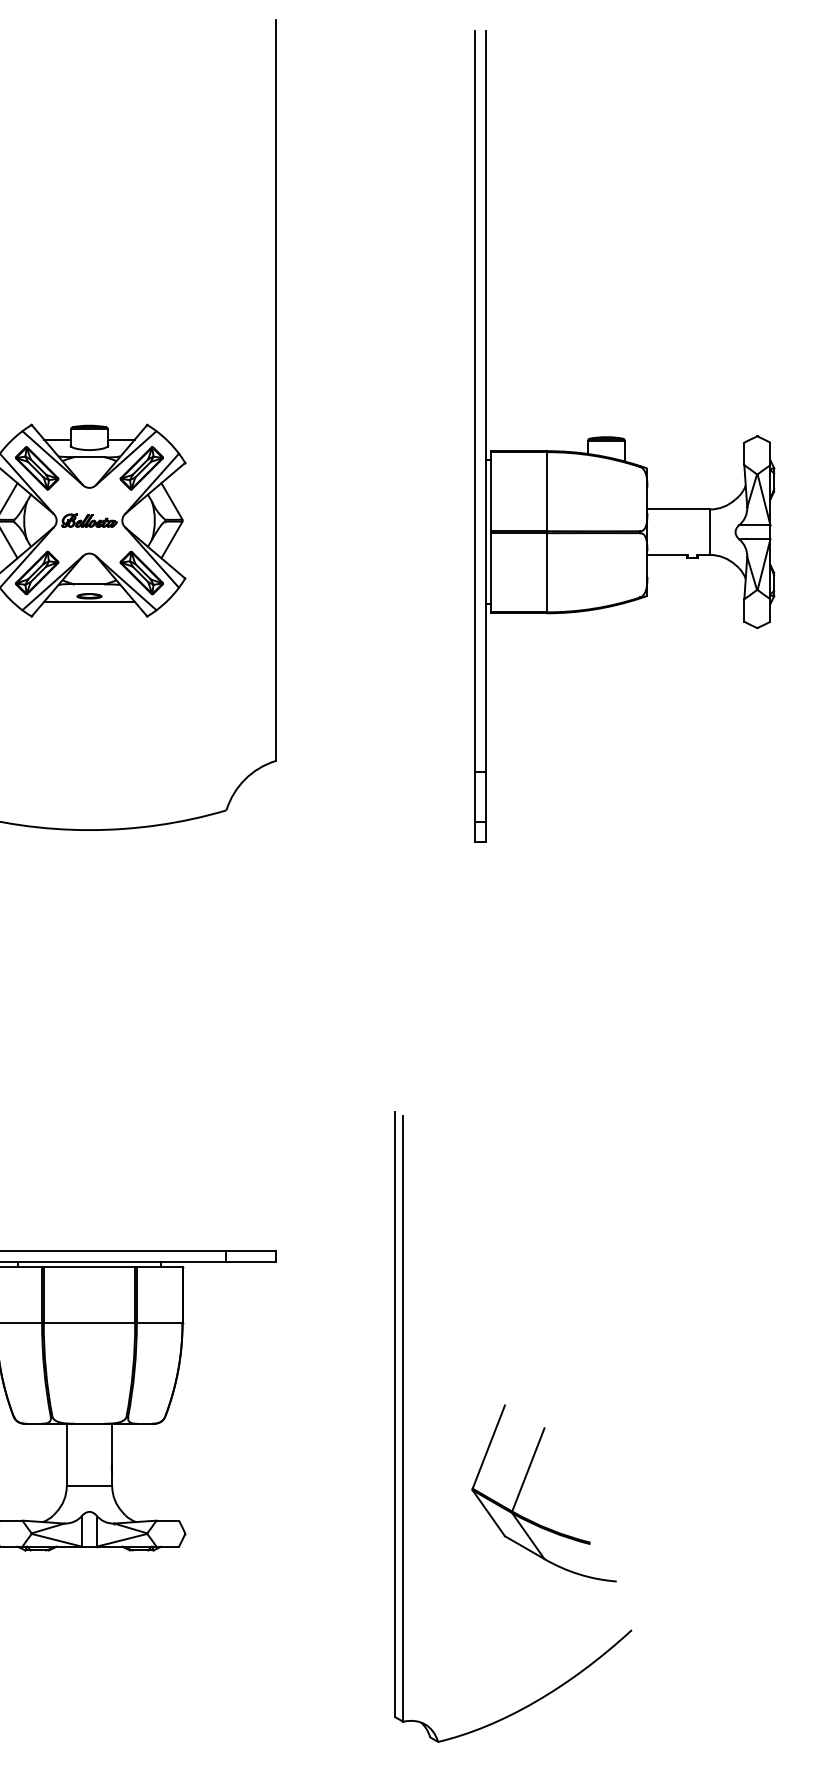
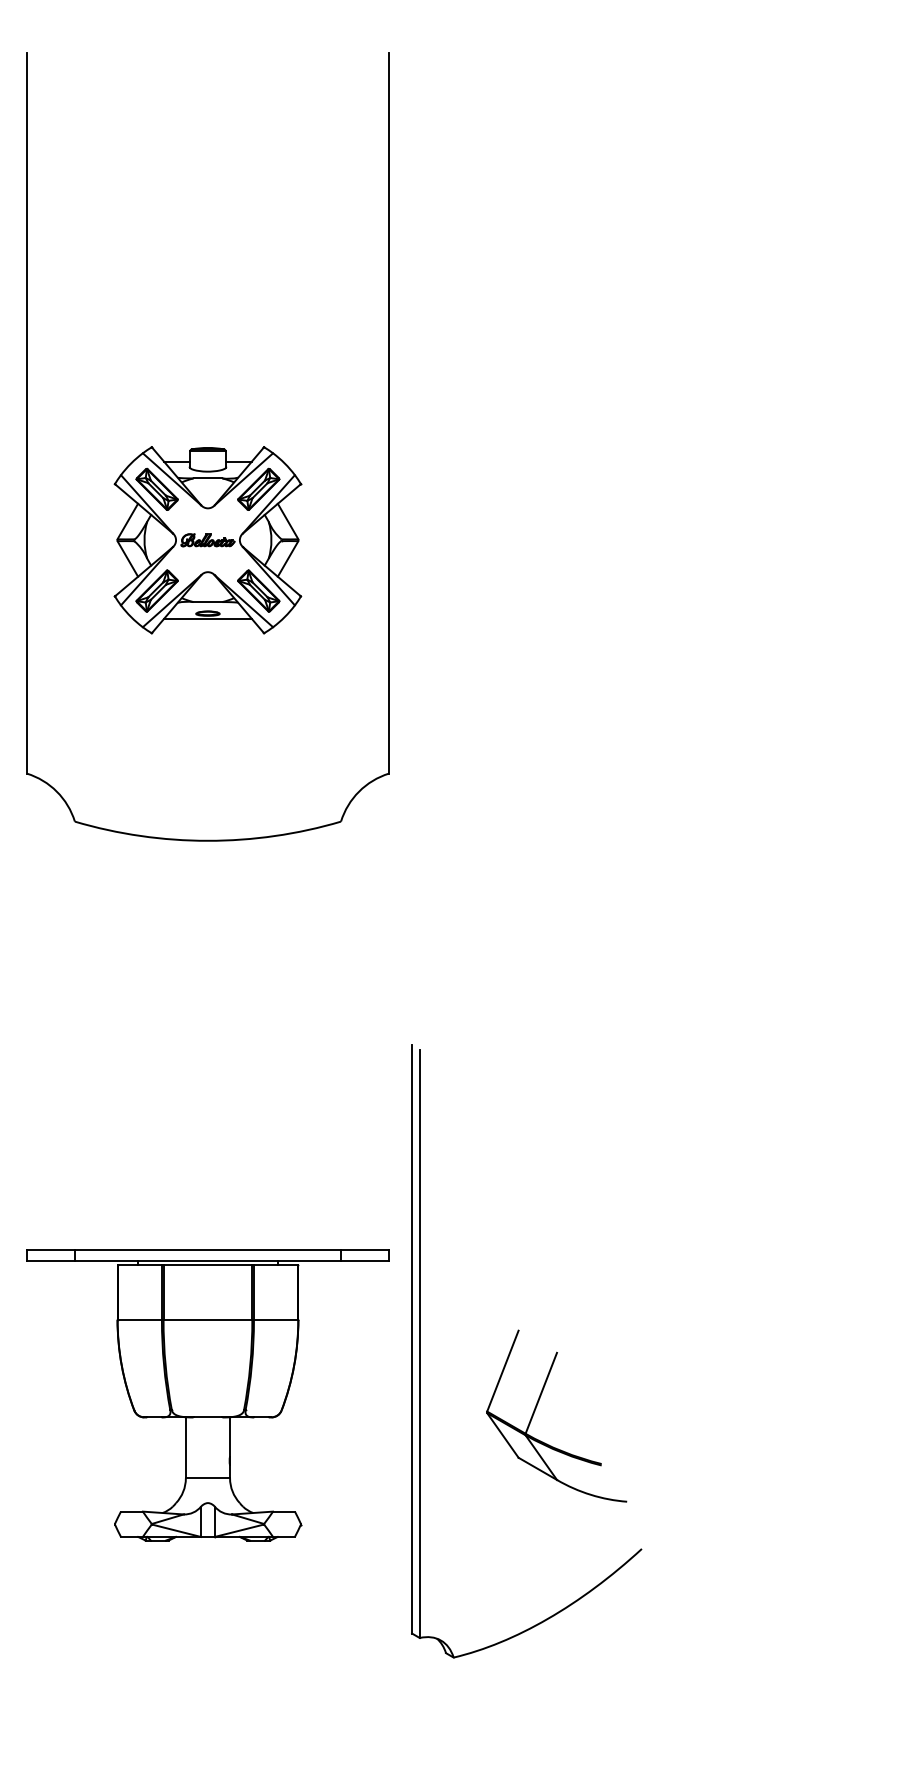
part: (624, 436) -> (727, 458), removed
part: (499, 1422) -> (513, 1347), moved

